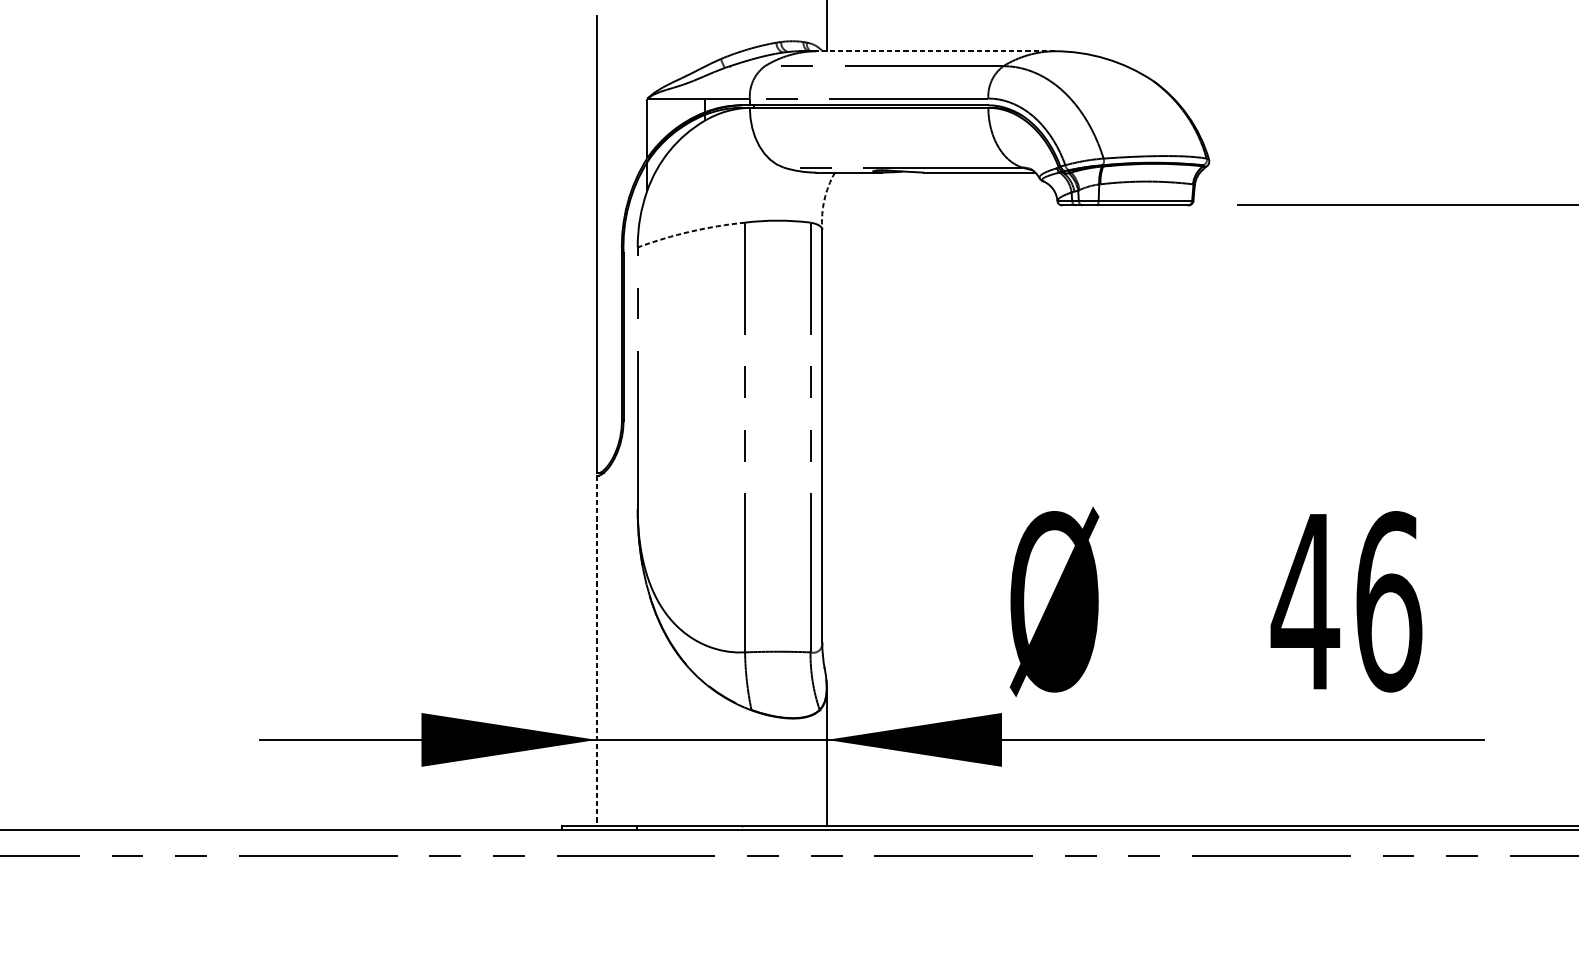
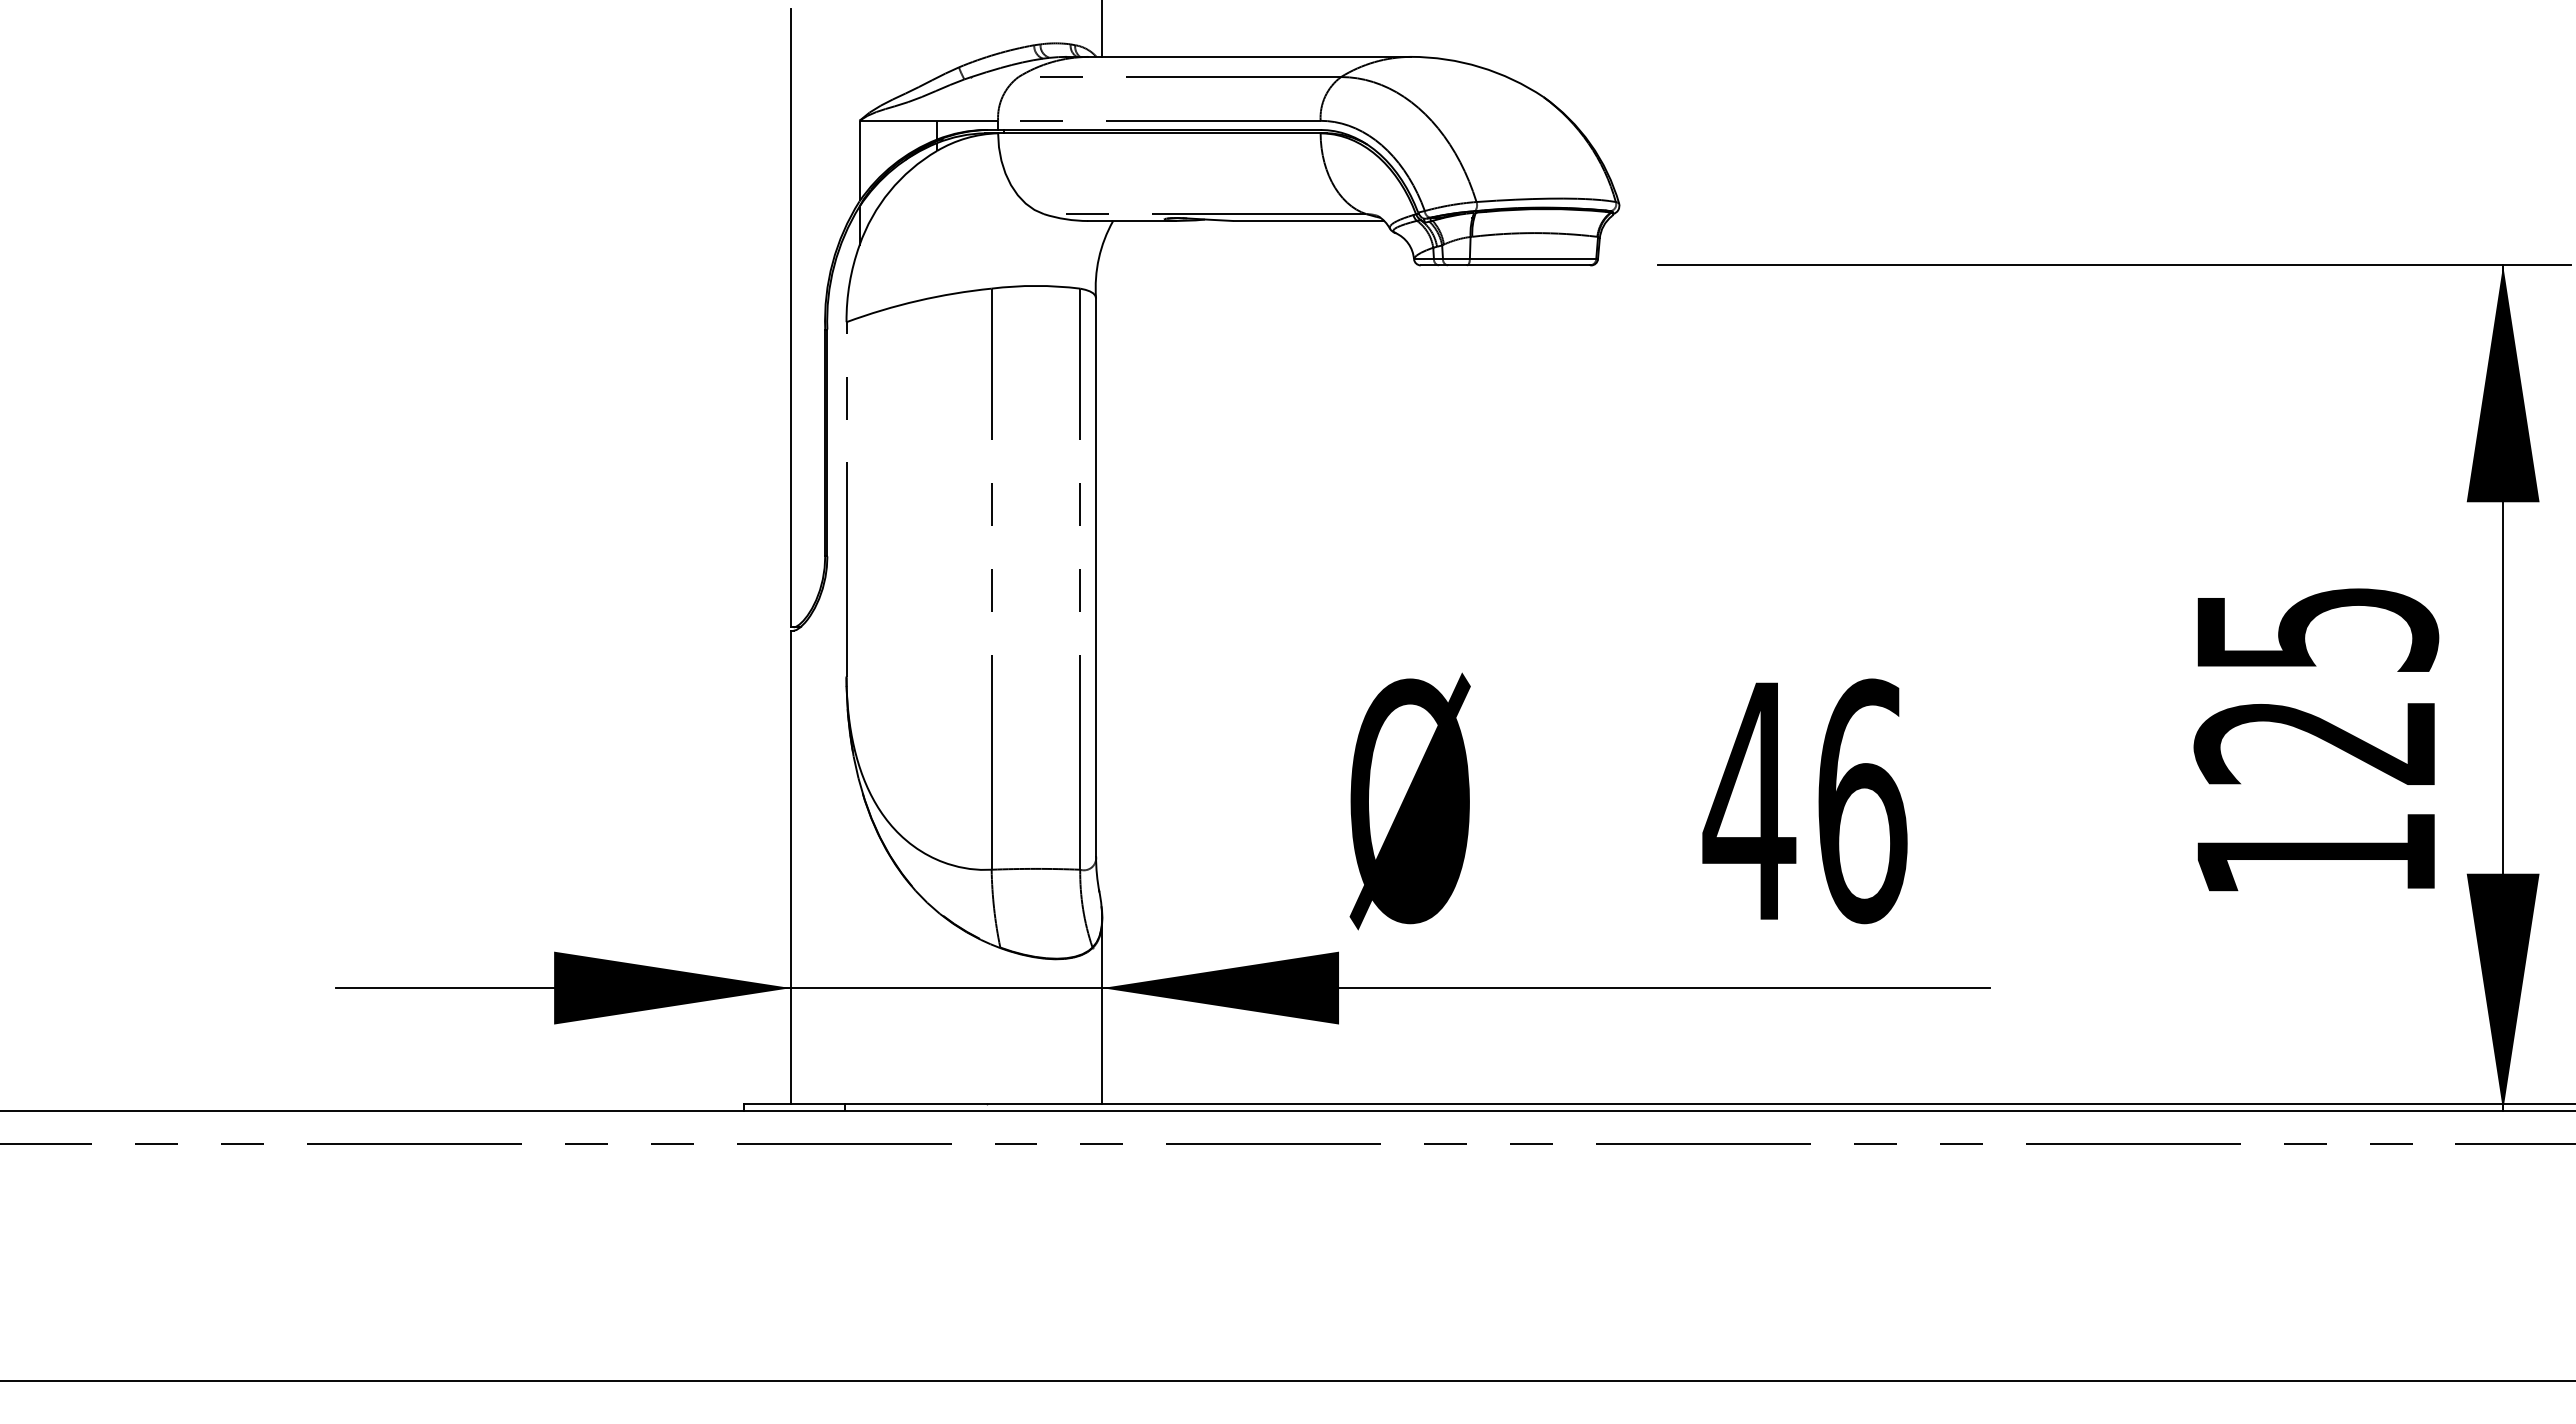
line: (934, 50) -> (1248, 56), dashed -> solid
arc: (824, 200) -> (1098, 258), dashed -> solid
arc: (690, 231) -> (918, 300), dashed -> solid
line: (596, 650) -> (790, 867), dashed -> solid

